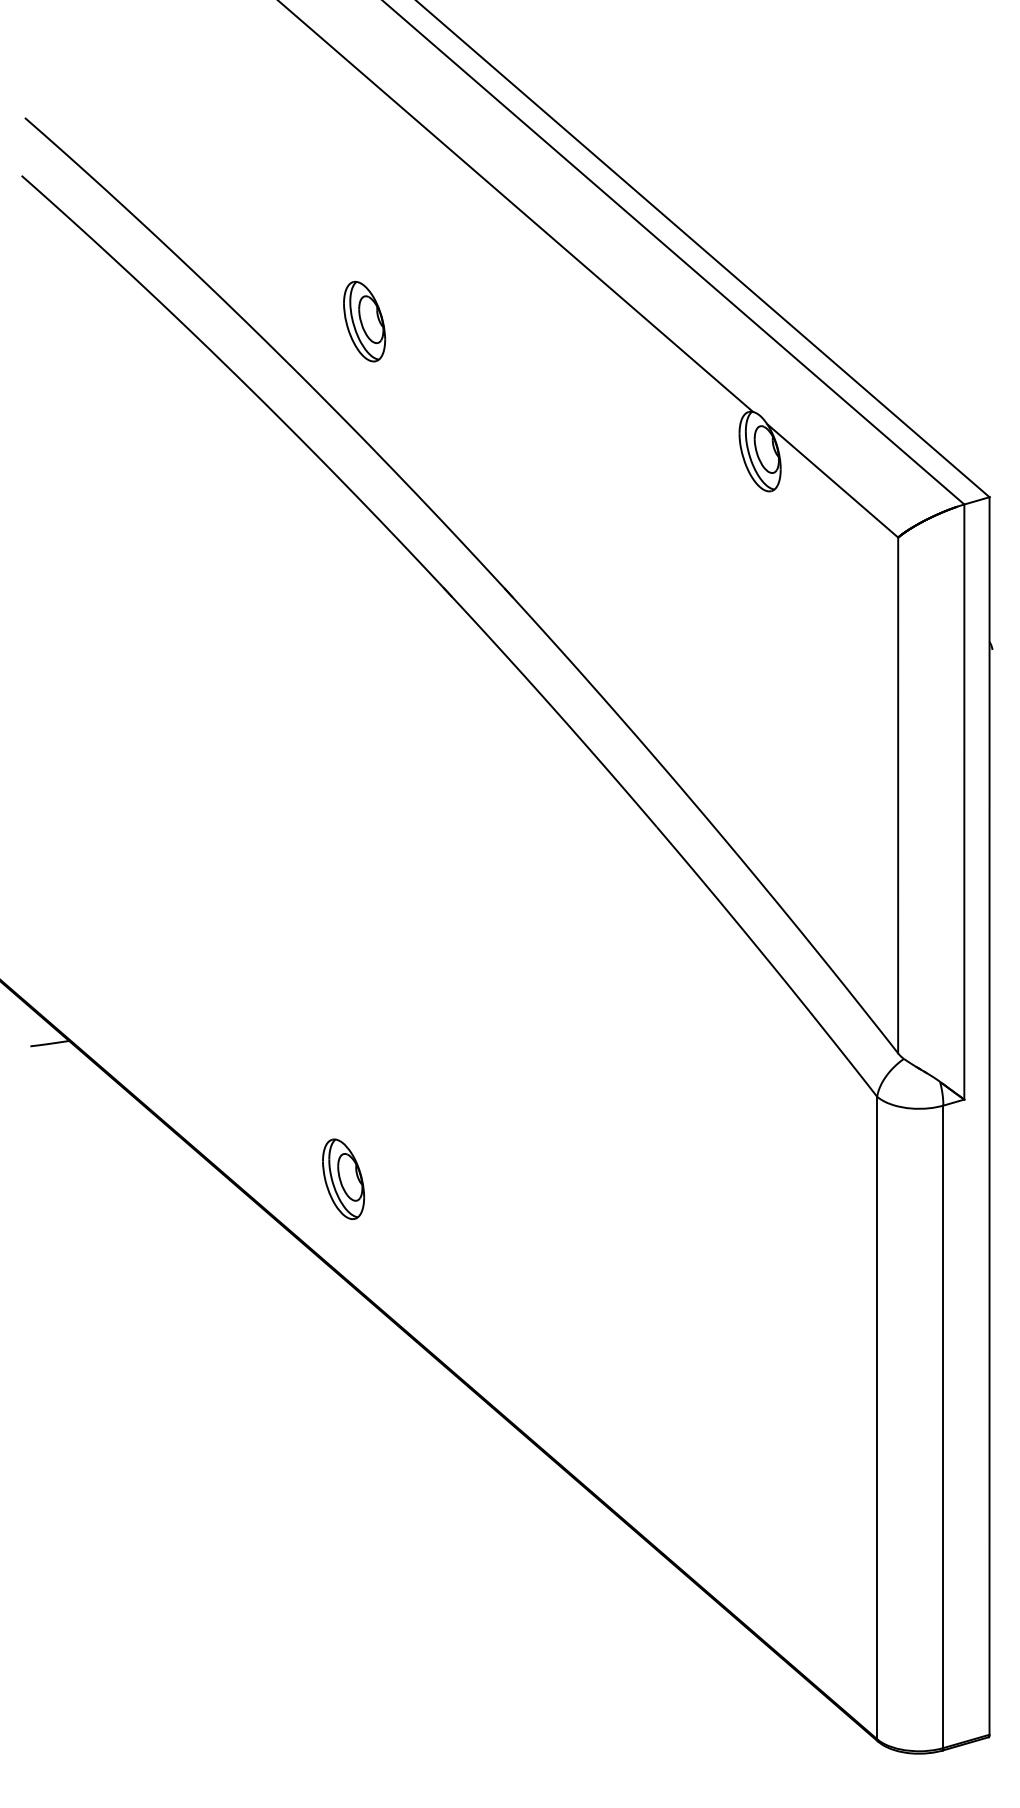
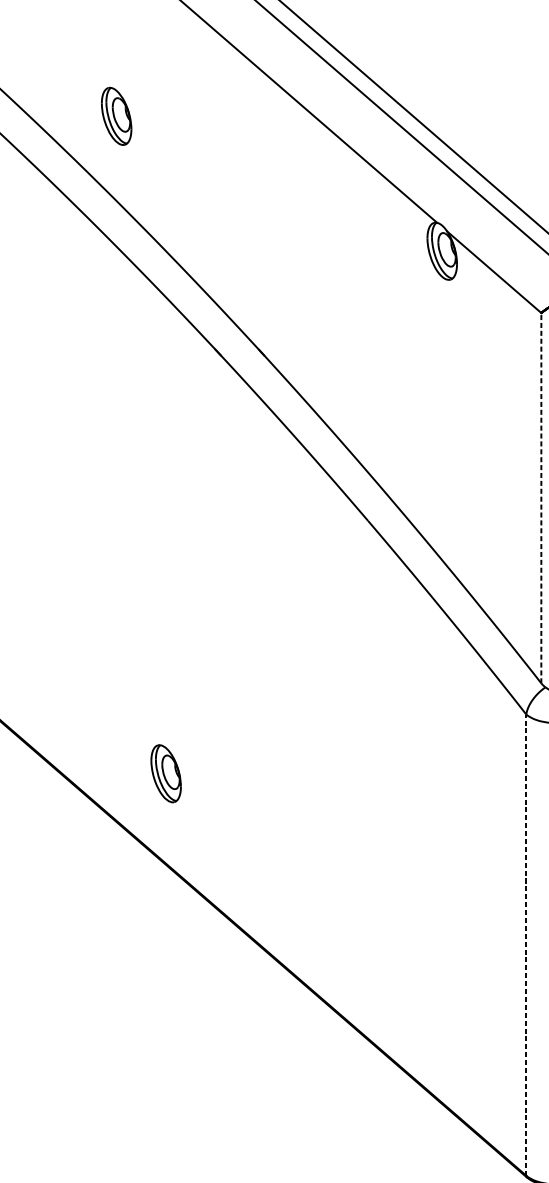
part: (364, 321) -> (116, 116), moved
line: (898, 795) -> (541, 498), solid -> dashed
part: (343, 1178) -> (166, 773), moved
line: (877, 1417) -> (526, 944), solid -> dashed

